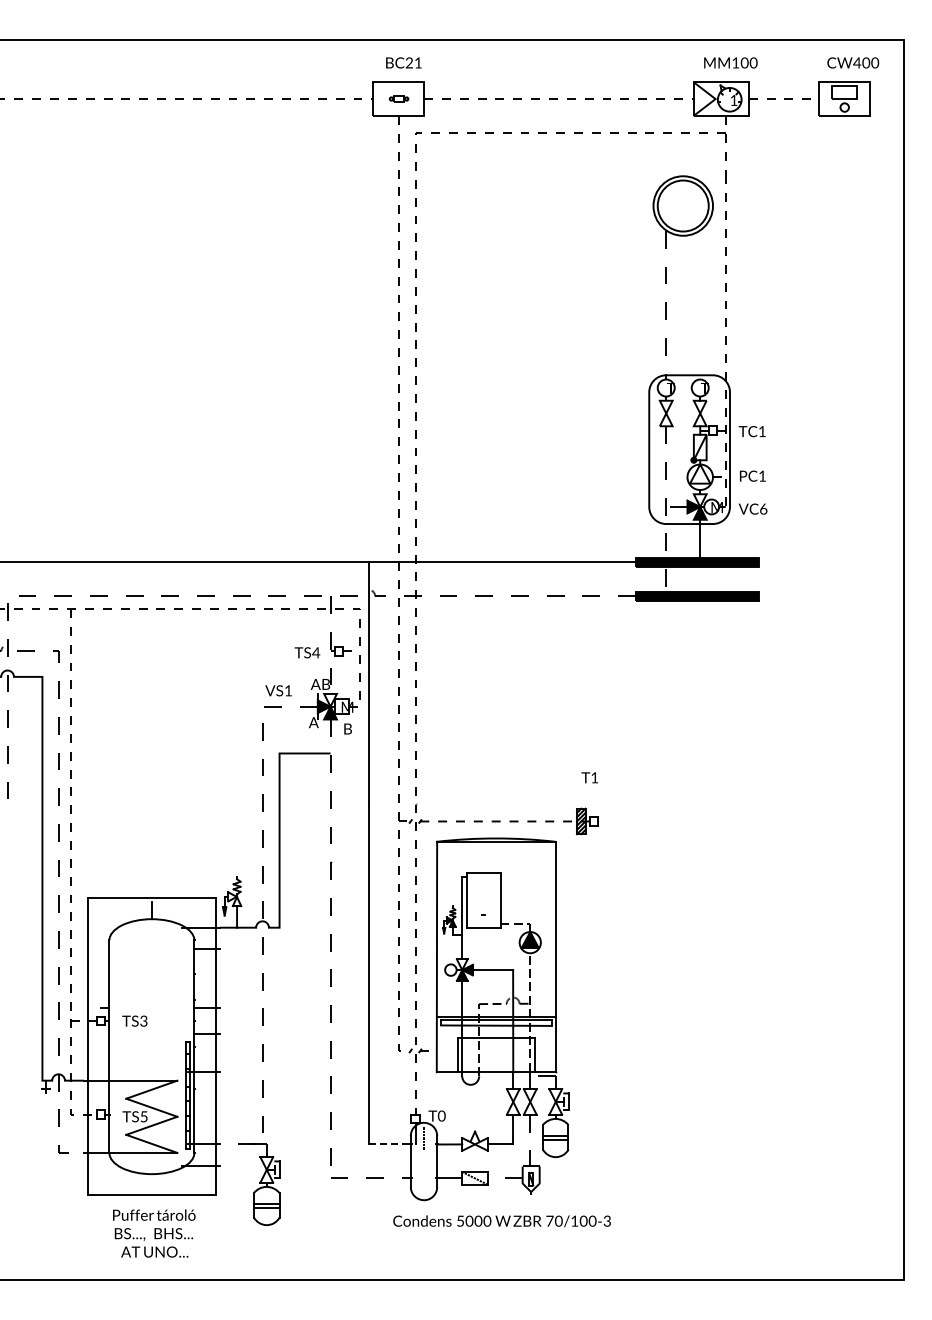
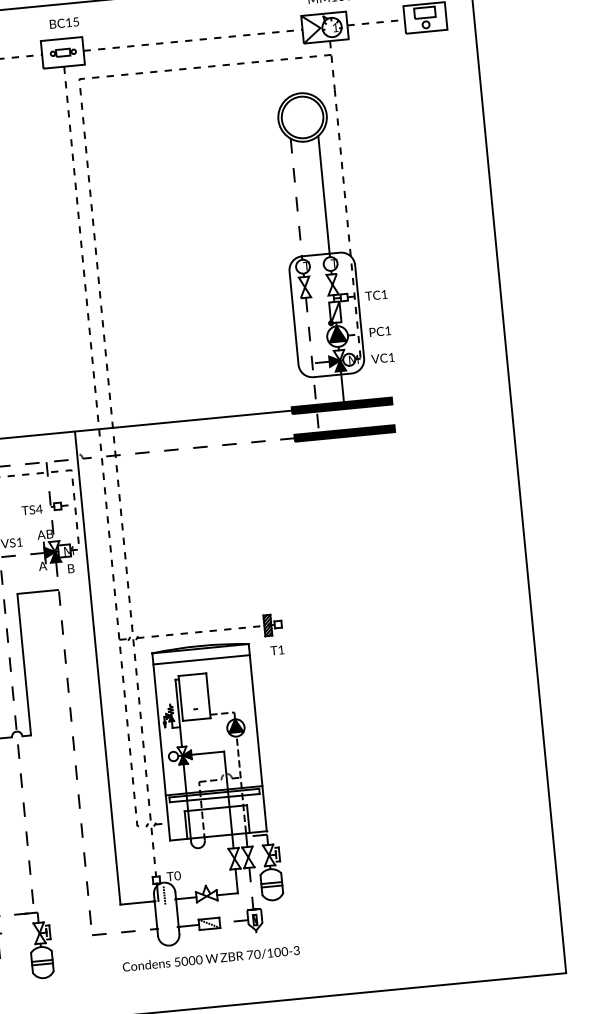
text: (413, 62) -> (72, 21), BC21 -> BC15
part: (398, 98) -> (62, 52), size x1.67
line: (700, 304) -> (324, 196), added
fill: (700, 473) -> (337, 333), added
text: (763, 508) -> (391, 356), VC6 -> VC1
text: (589, 777) -> (277, 650), moved
line: (496, 855) -> (201, 659), added
line: (389, 1144) -> (137, 903), dashed -> solid
text: (501, 1221) -> (210, 959), moved

